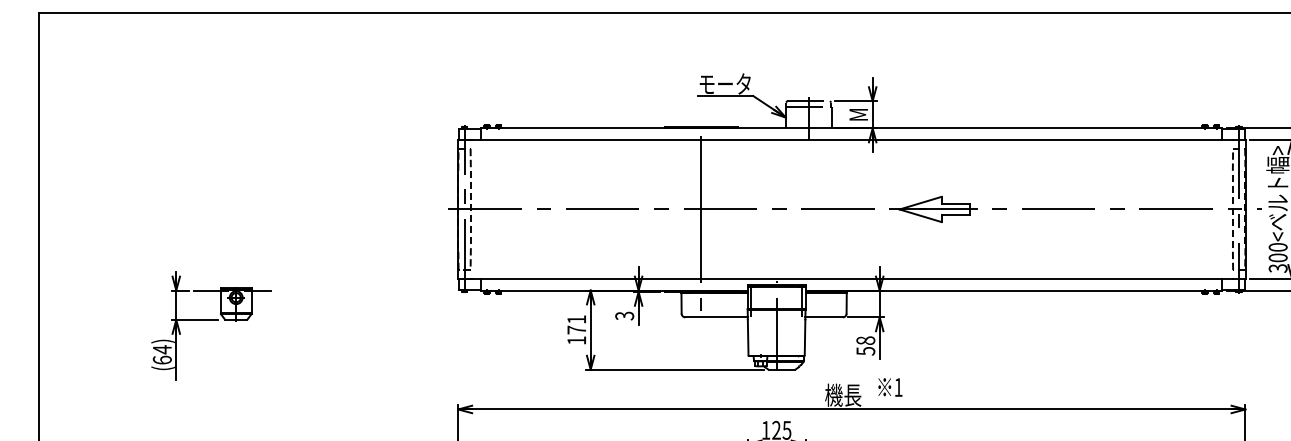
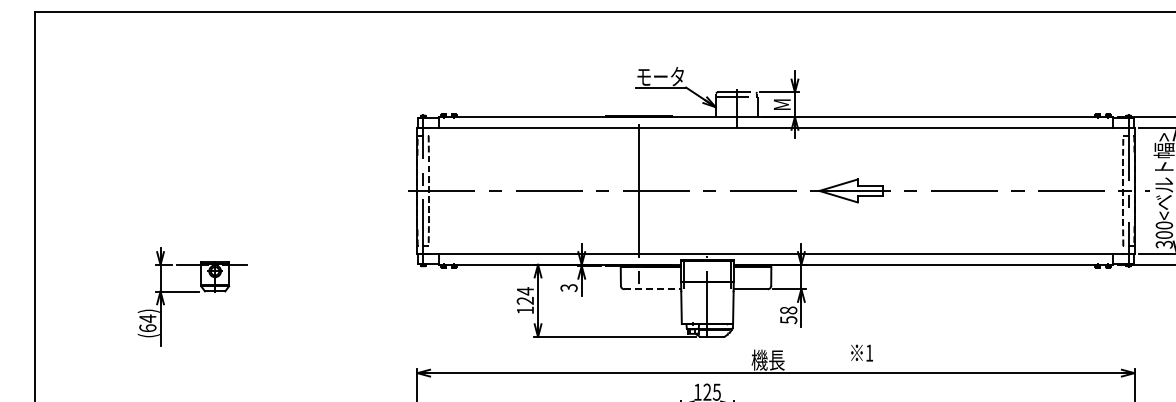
line: (717, 317) -> (653, 289), solid -> dashed
text: (575, 324) -> (524, 295), 171 -> 124
text: (889, 386) -> (861, 352), moved

